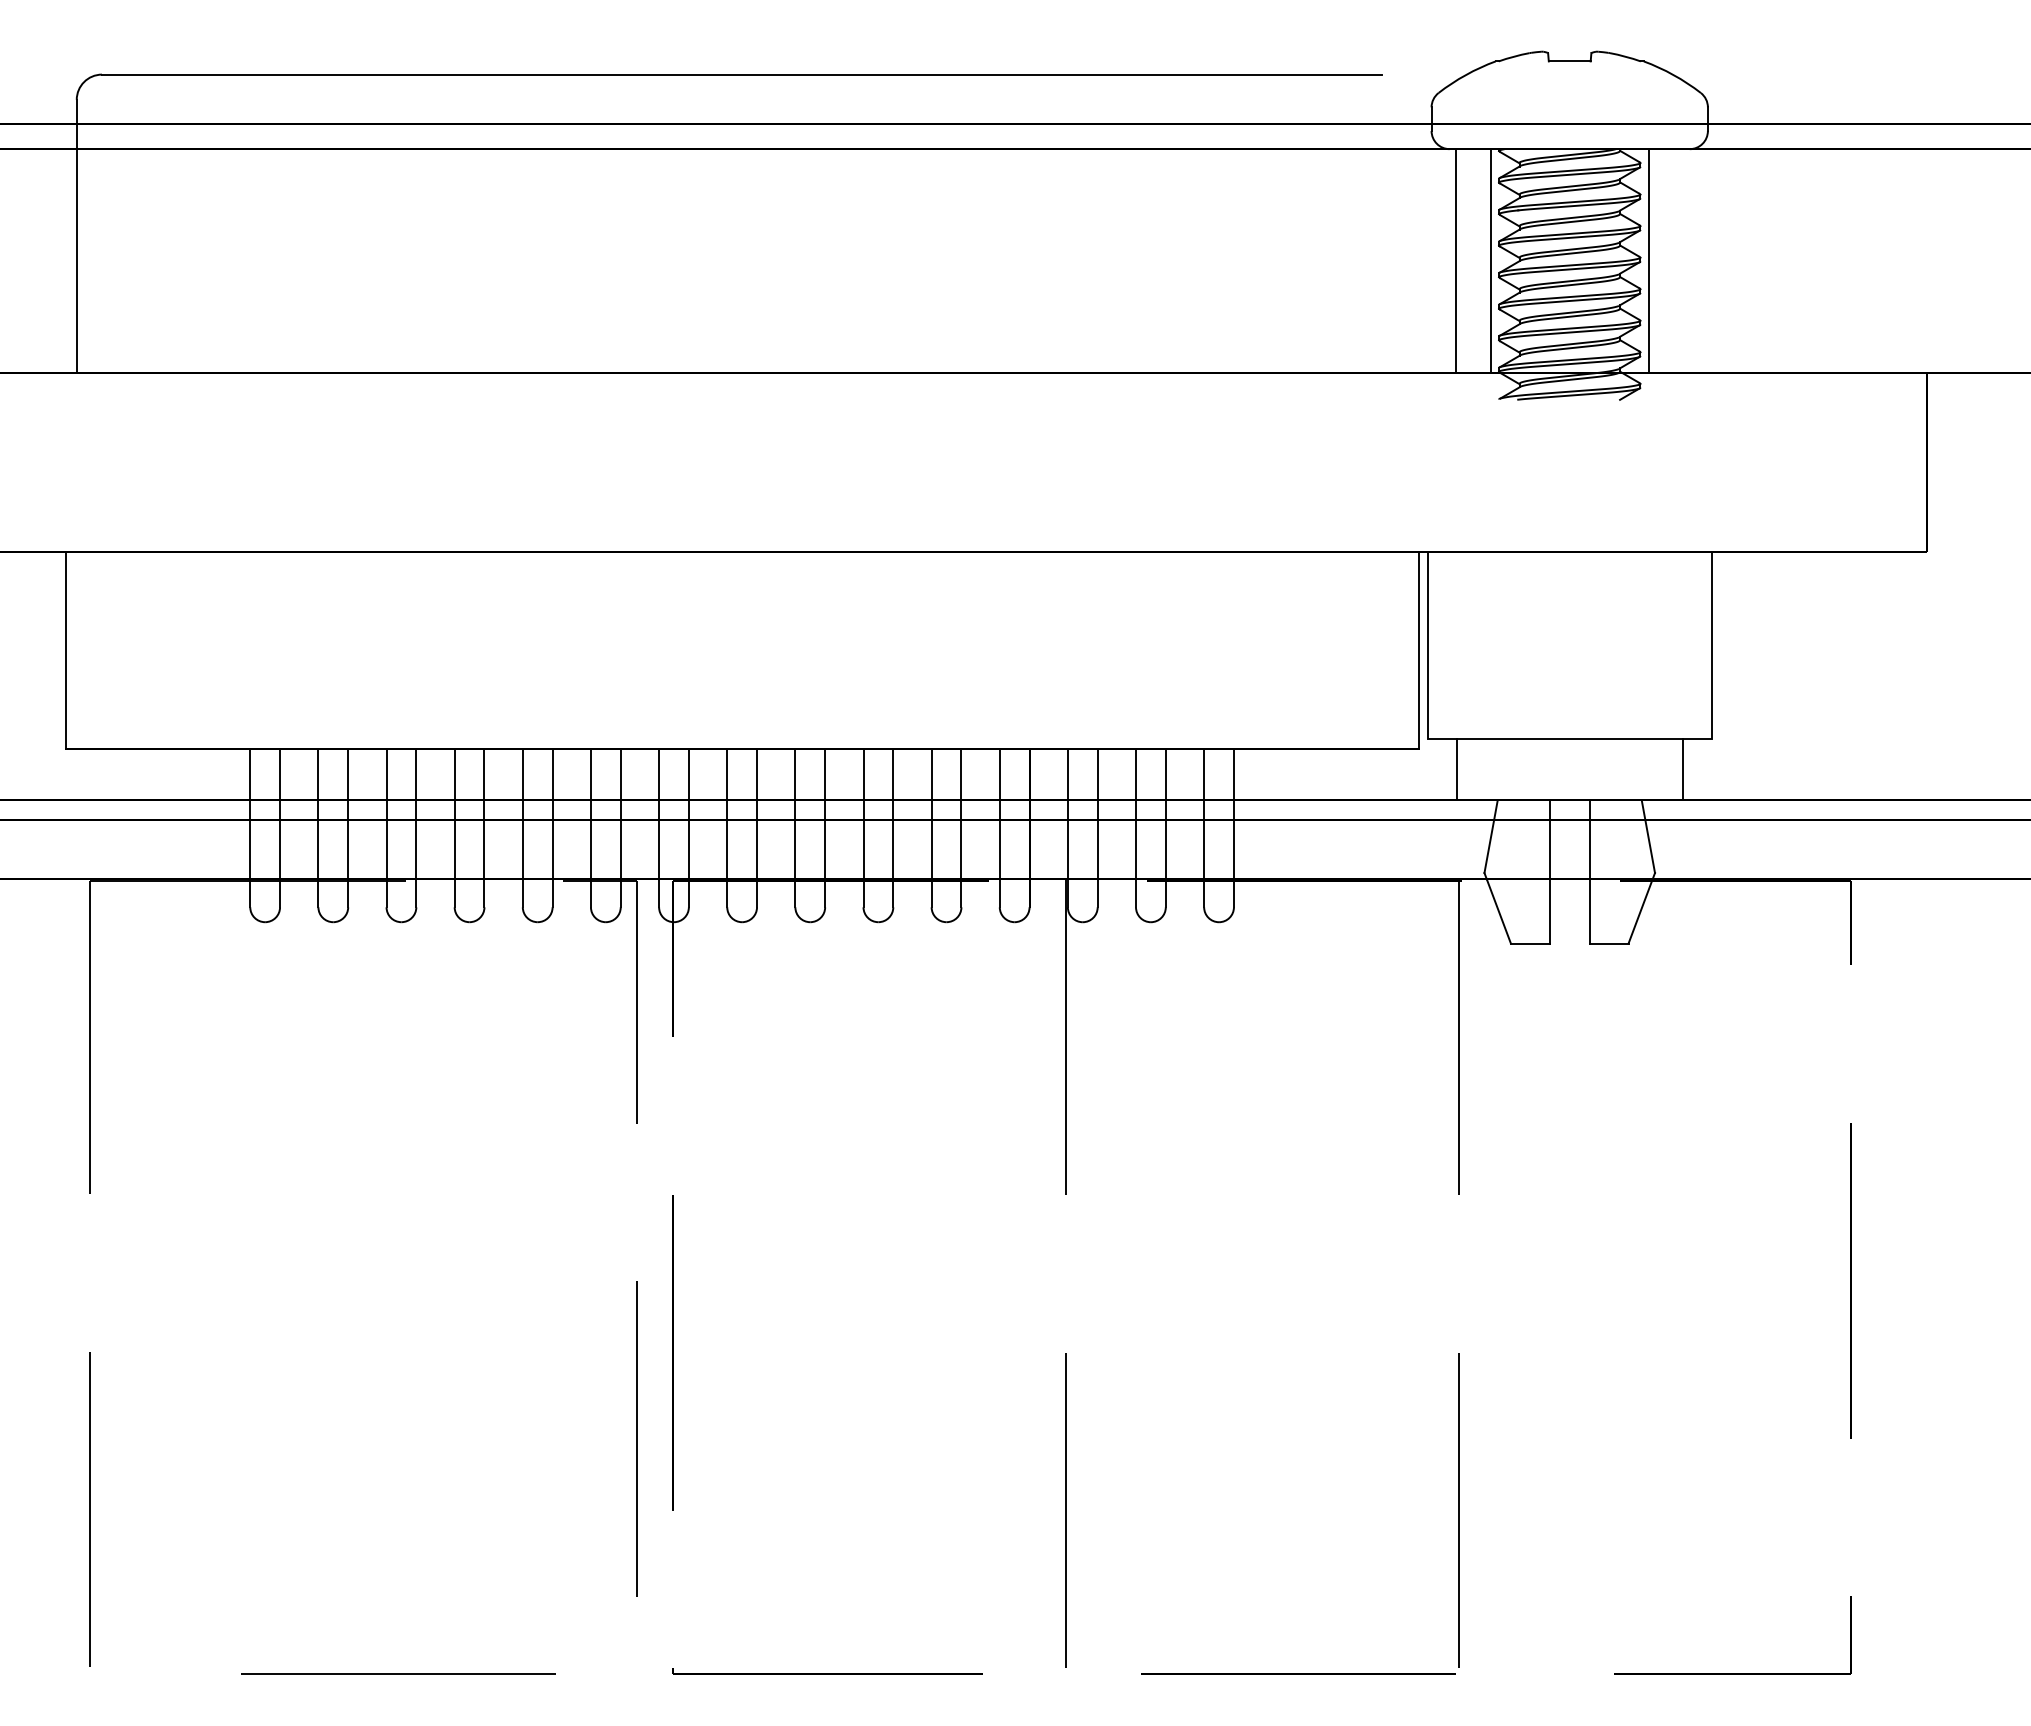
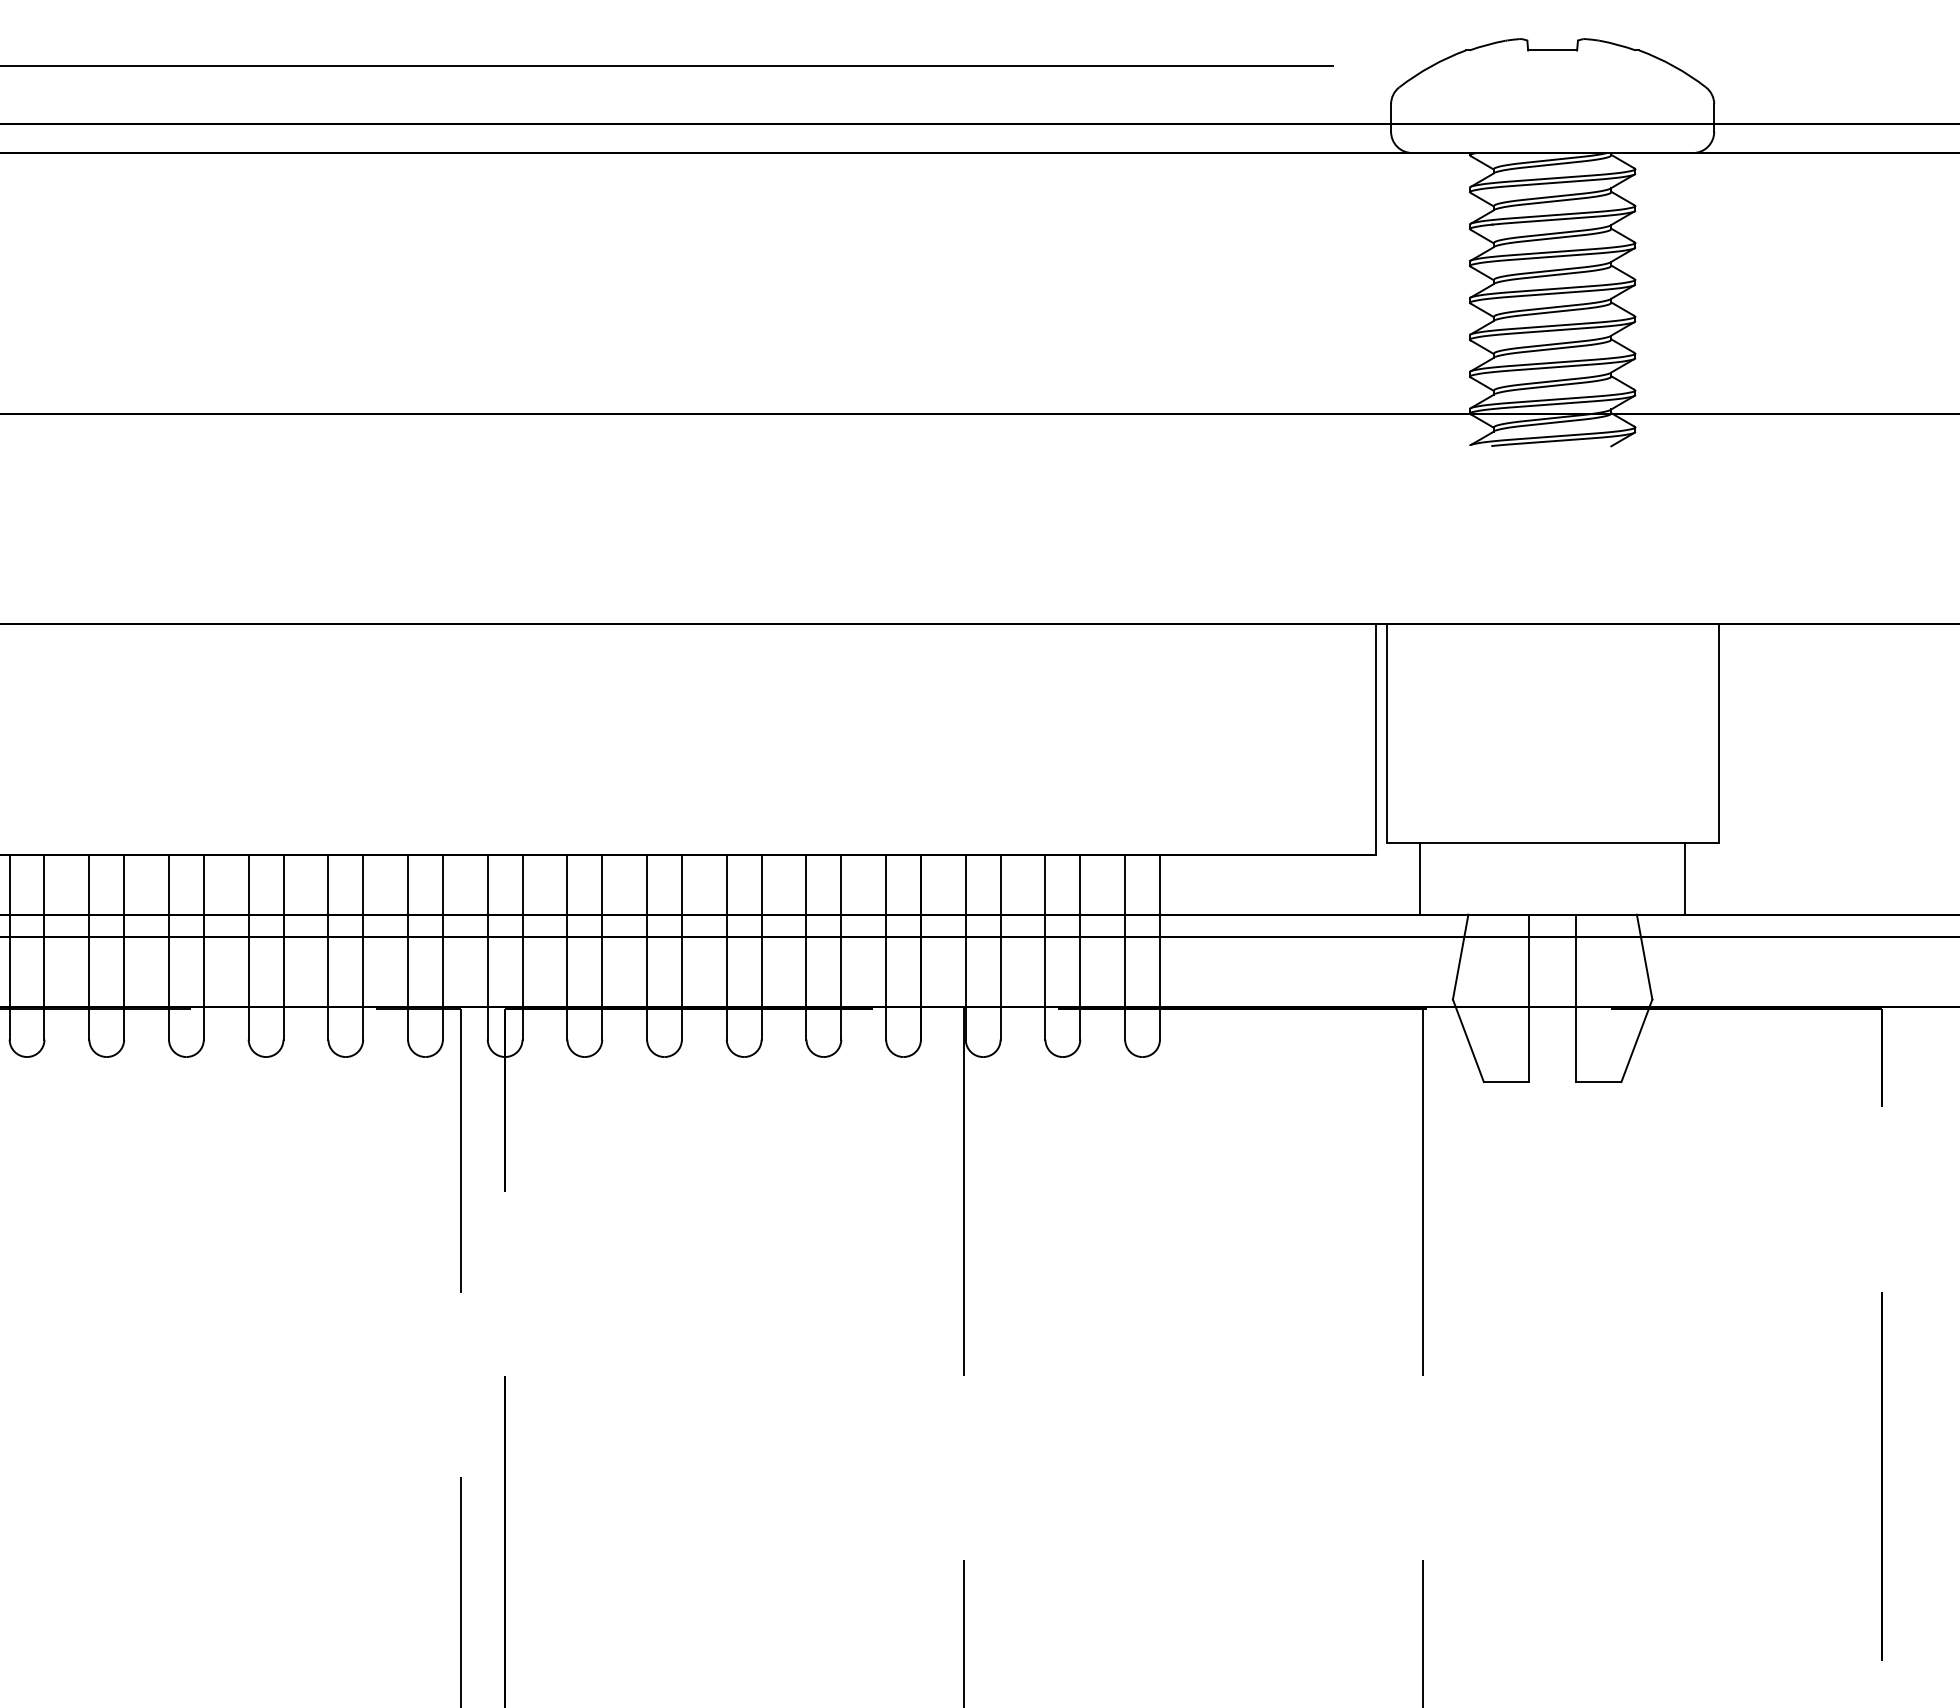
line: (1456, 260) -> (1420, 283), removed
line: (1490, 260) -> (1459, 283), removed
line: (1648, 260) -> (1644, 283), removed

